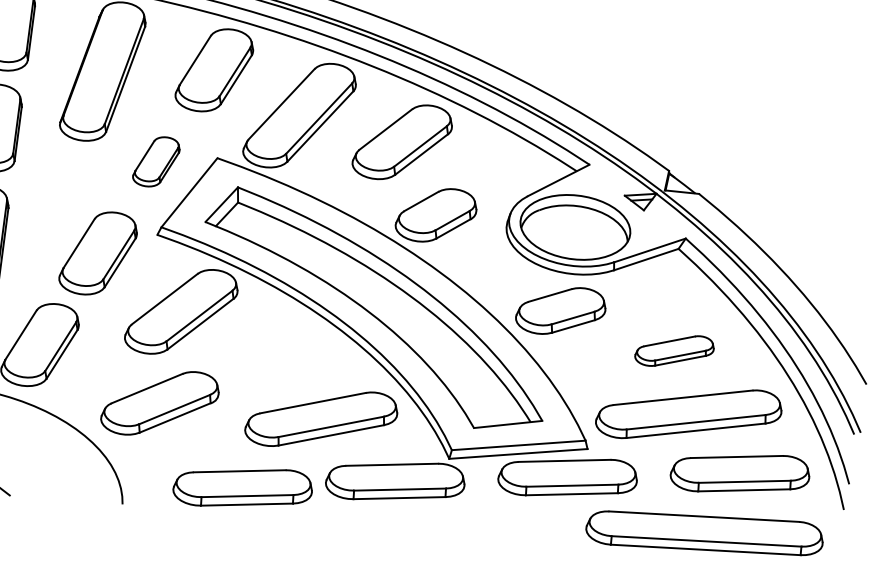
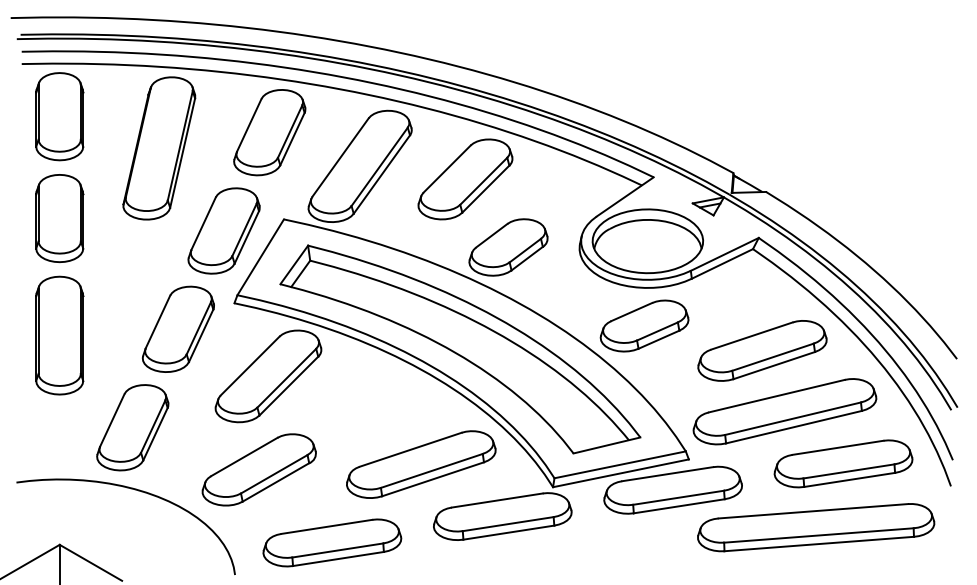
part: (156, 161) -> (223, 230), size x1.67
part: (674, 350) -> (762, 350), size x1.67
part: (243, 487) -> (332, 542), moved

